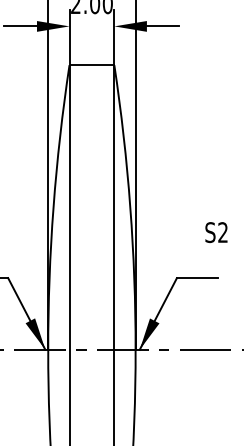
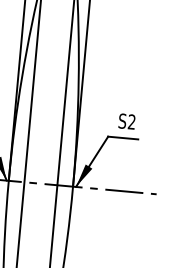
text: (216, 232) -> (127, 121), moved

